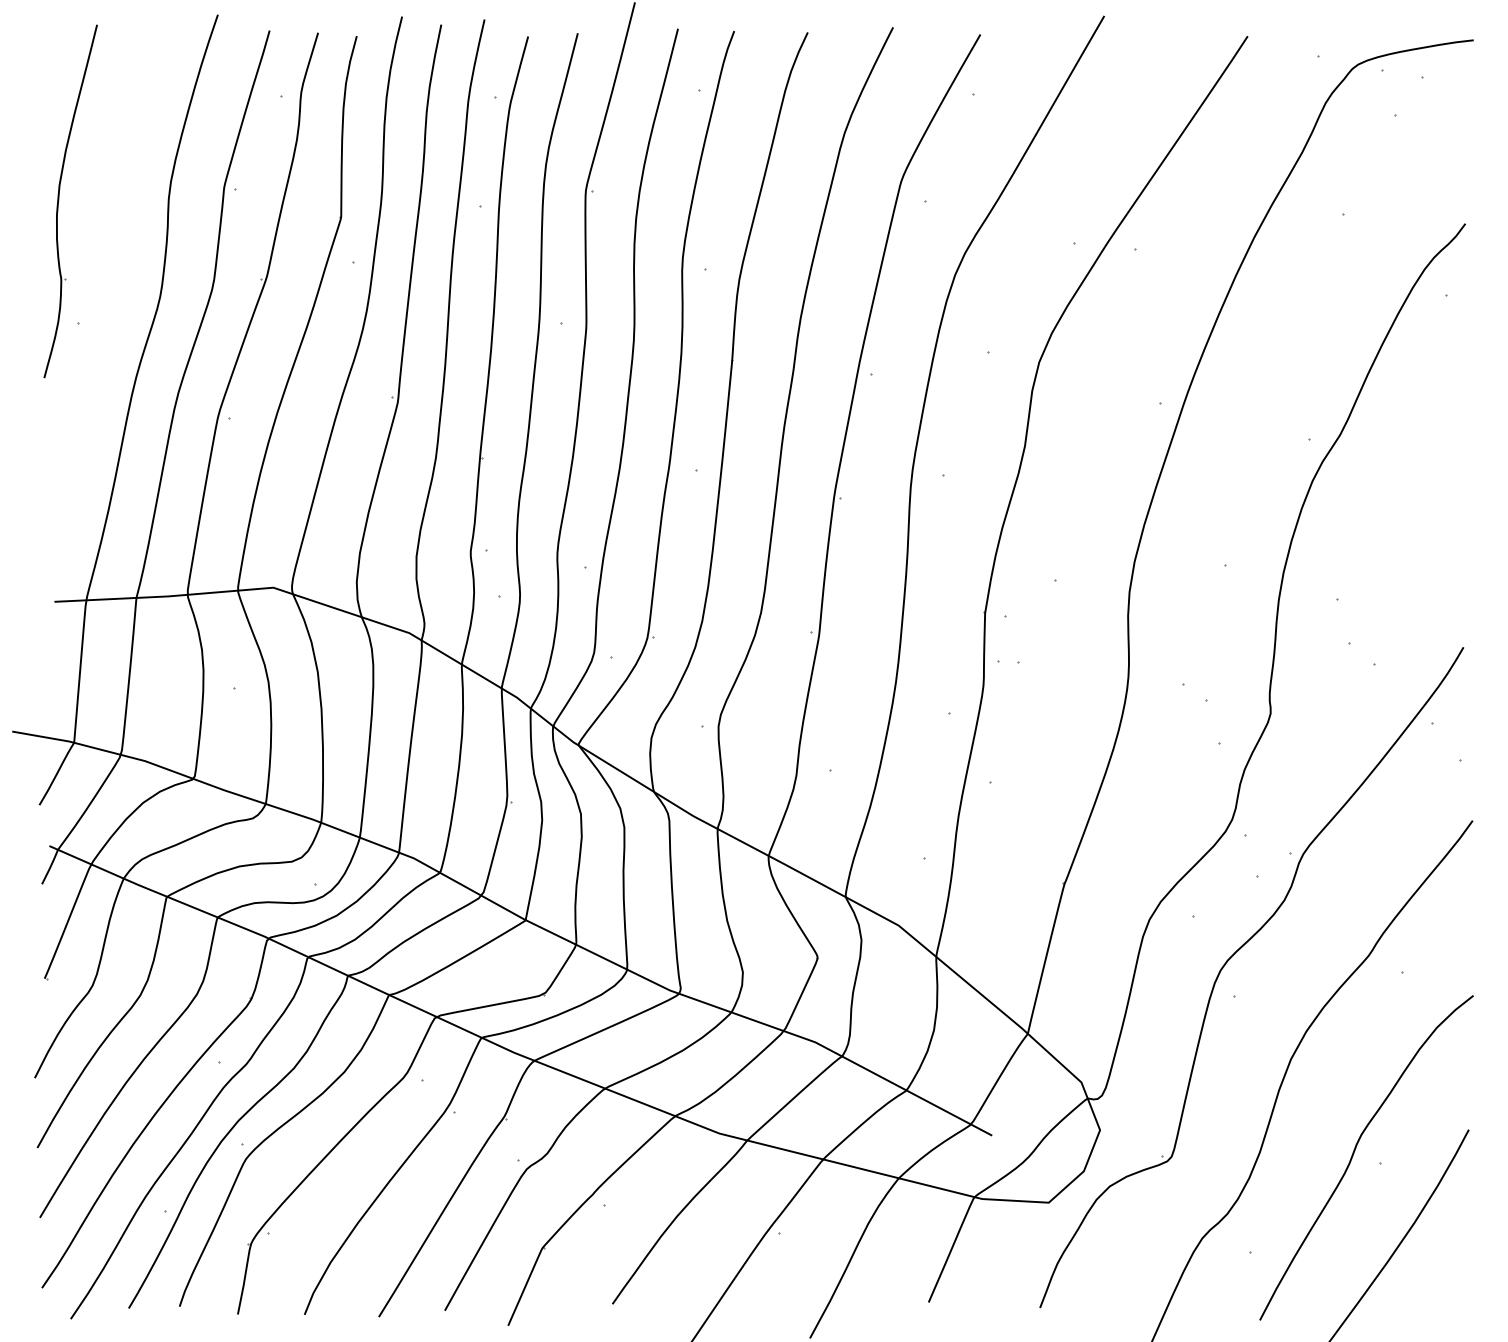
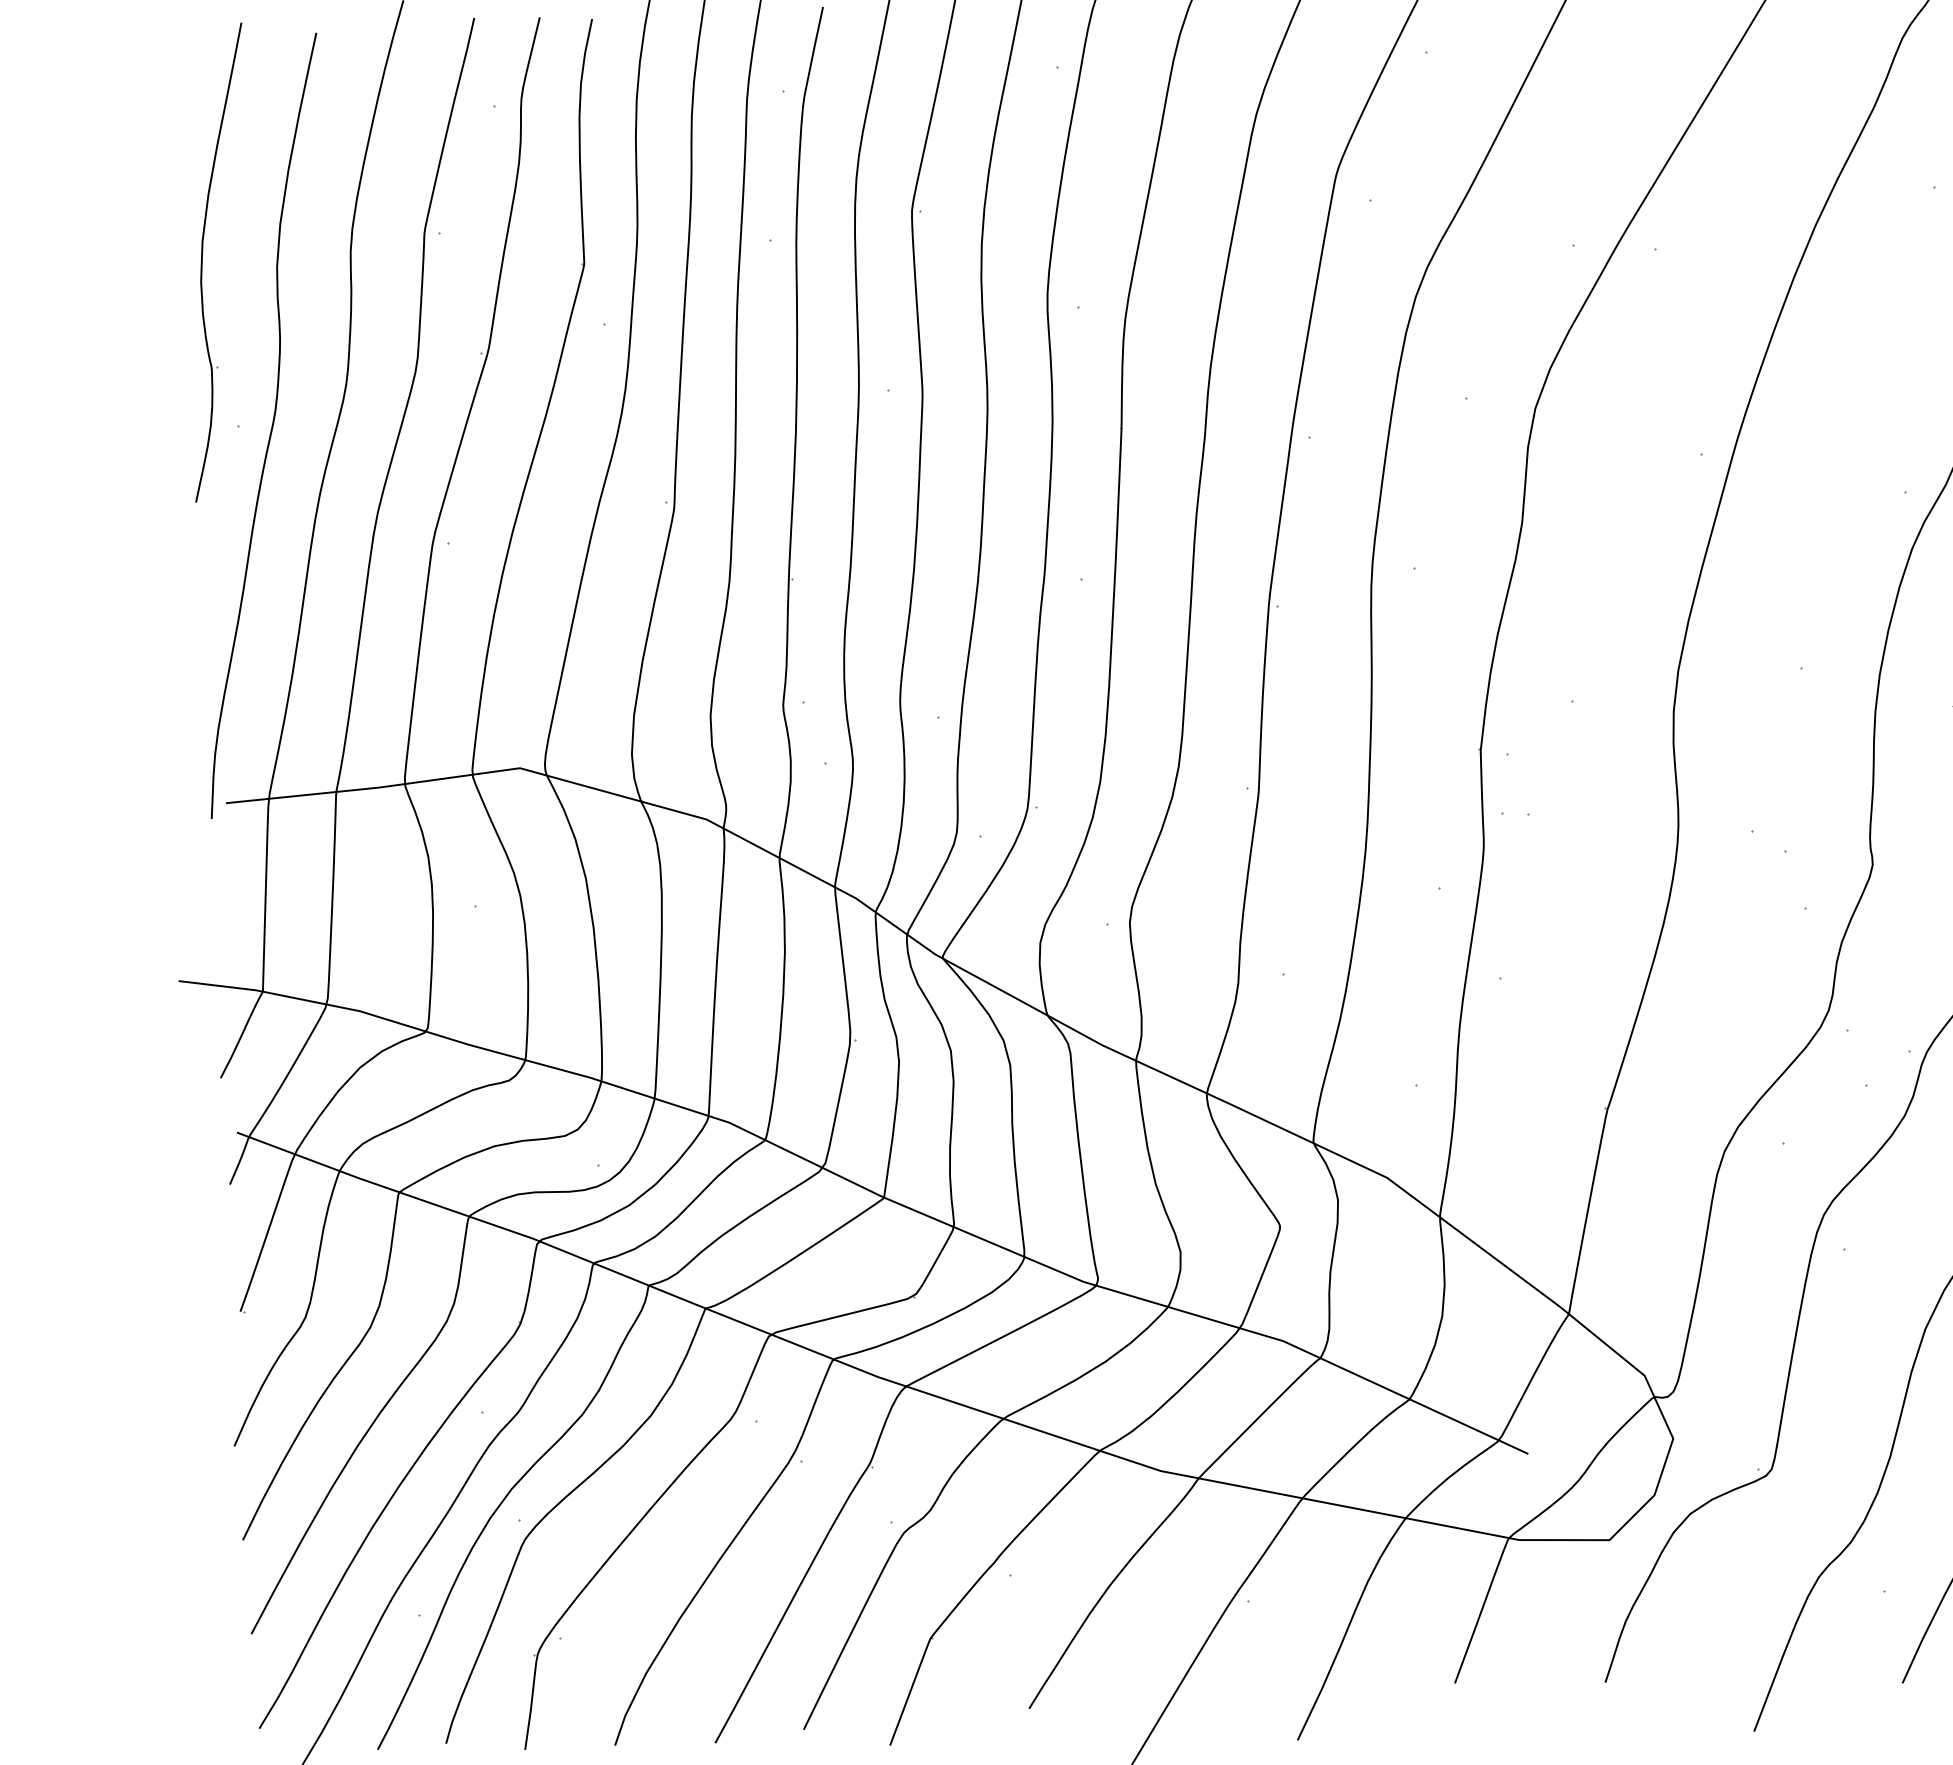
curve: (102, 325) -> (270, 427), added

